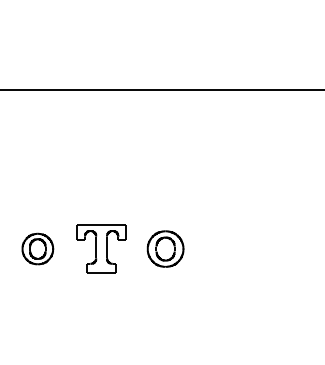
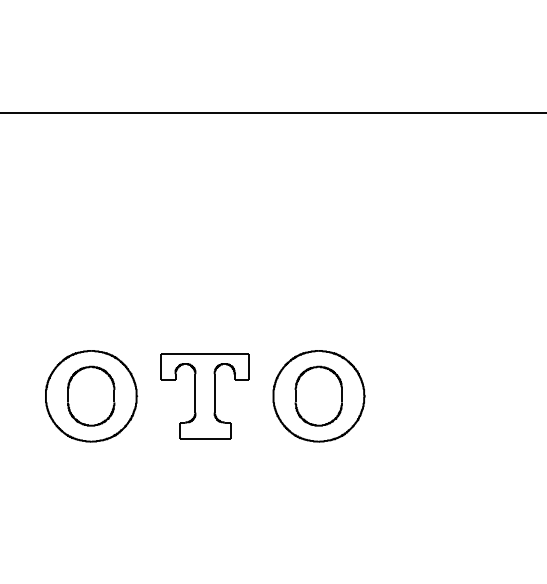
part: (37, 248) -> (90, 395), size x1.67
part: (165, 248) -> (318, 395), size x1.43

